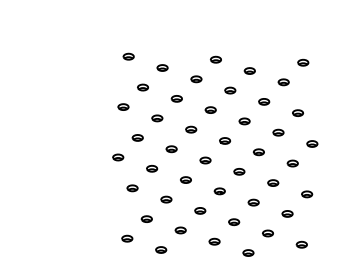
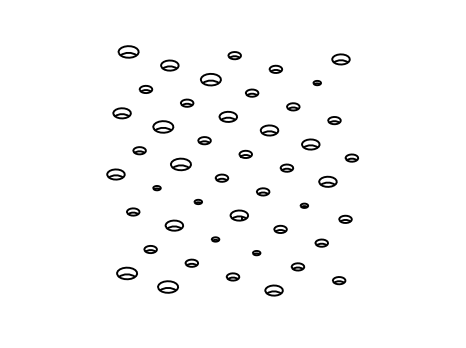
part: (128, 56) -> (128, 51), size x1.6
part: (302, 62) -> (340, 58), size x1.4
part: (162, 67) -> (169, 65), size x1.4
part: (196, 78) -> (210, 78), size x1.6
part: (284, 81) -> (317, 82), size x0.6
part: (123, 106) -> (122, 112), size x1.4
part: (210, 109) -> (228, 116), size x1.4
part: (157, 118) -> (163, 126), size x1.6
part: (244, 121) -> (269, 130), size x1.4
part: (278, 132) -> (310, 143), size x1.4
part: (171, 149) -> (180, 164), size x1.6
part: (117, 157) -> (115, 174), size x1.4
part: (293, 163) -> (328, 181), size x1.4
part: (151, 168) -> (156, 187), size x0.6
part: (186, 179) -> (198, 201), size x0.6
part: (273, 182) -> (304, 205), size x0.6
part: (219, 191) -> (239, 215), size x1.4
part: (166, 199) -> (174, 225), size x1.4
part: (200, 210) -> (215, 239), size x0.6
part: (233, 221) -> (256, 252), size x0.6
part: (127, 238) -> (126, 272), size x1.6
part: (160, 249) -> (167, 286), size x1.6
part: (248, 252) -> (274, 290), size x1.4

